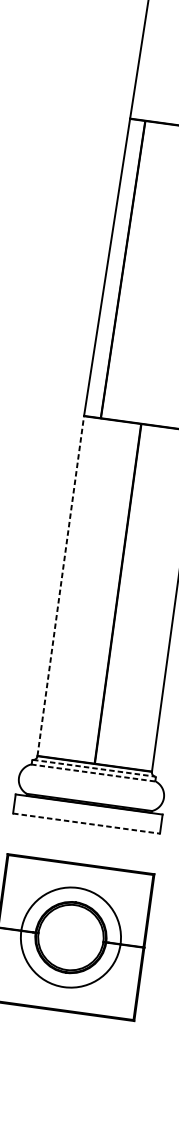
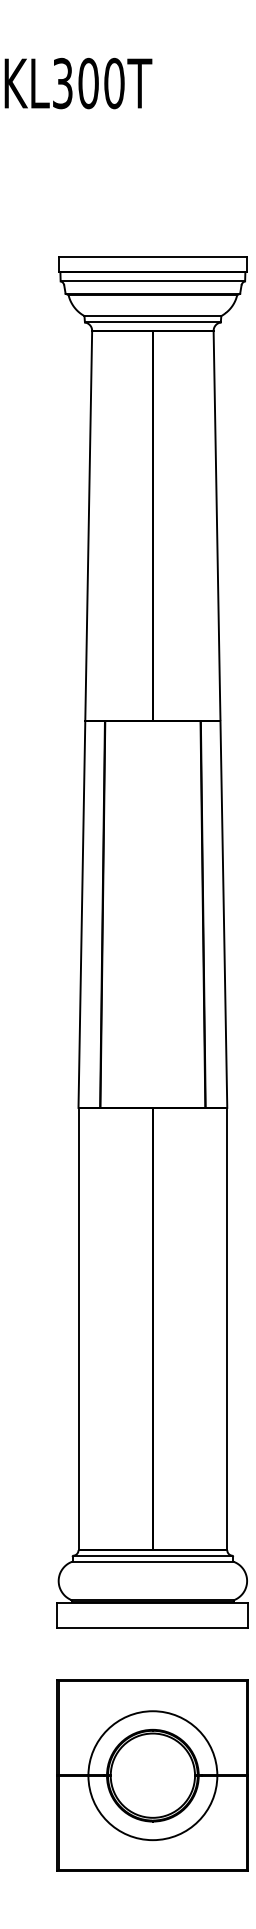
line: (60, 586) -> (78, 1329), dashed -> solid
line: (94, 768) -> (153, 1555), dashed -> solid
line: (93, 772) -> (152, 1561), dashed -> solid
line: (87, 823) -> (153, 1627), dashed -> solid

